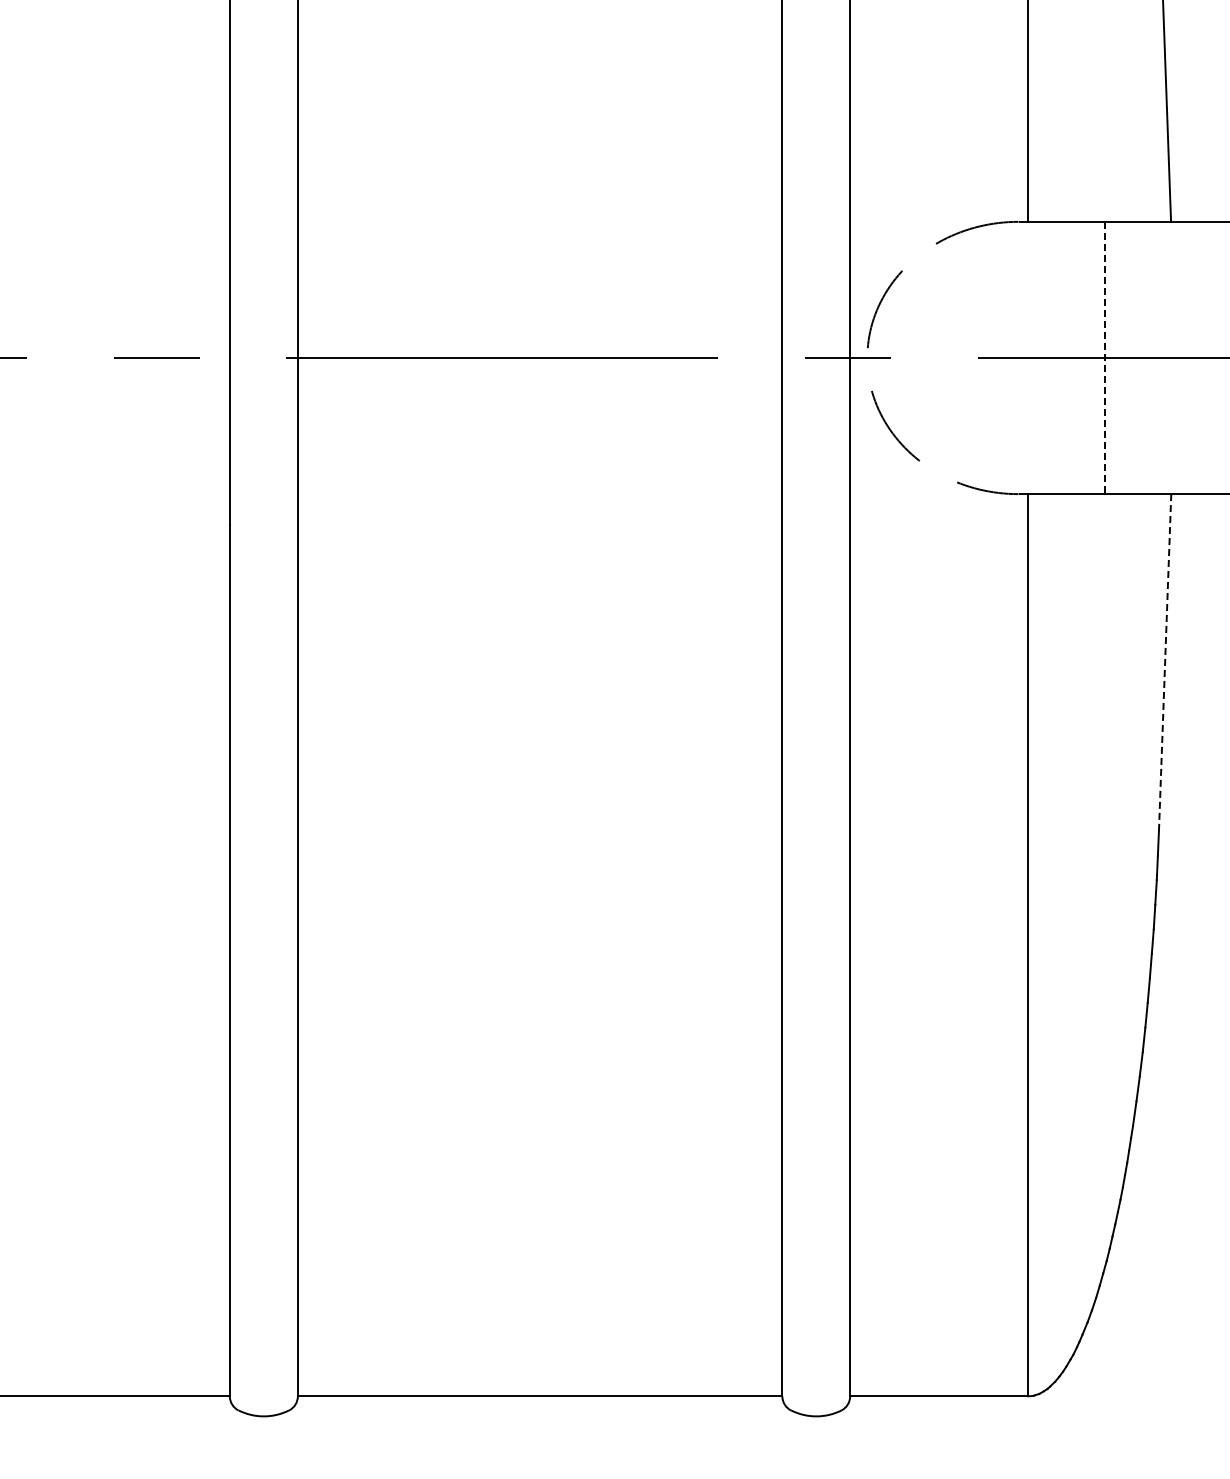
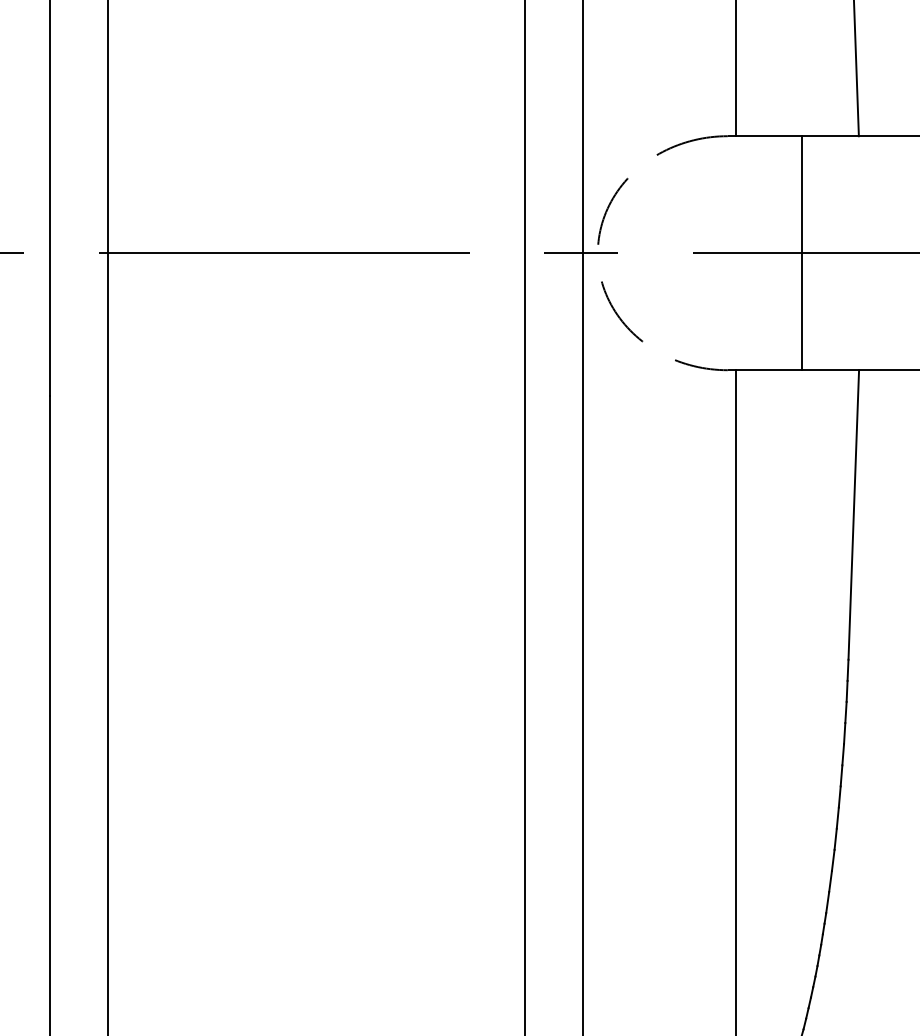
line: (1105, 358) -> (802, 253), dashed -> solid
line: (1165, 662) -> (854, 514), dashed -> solid

